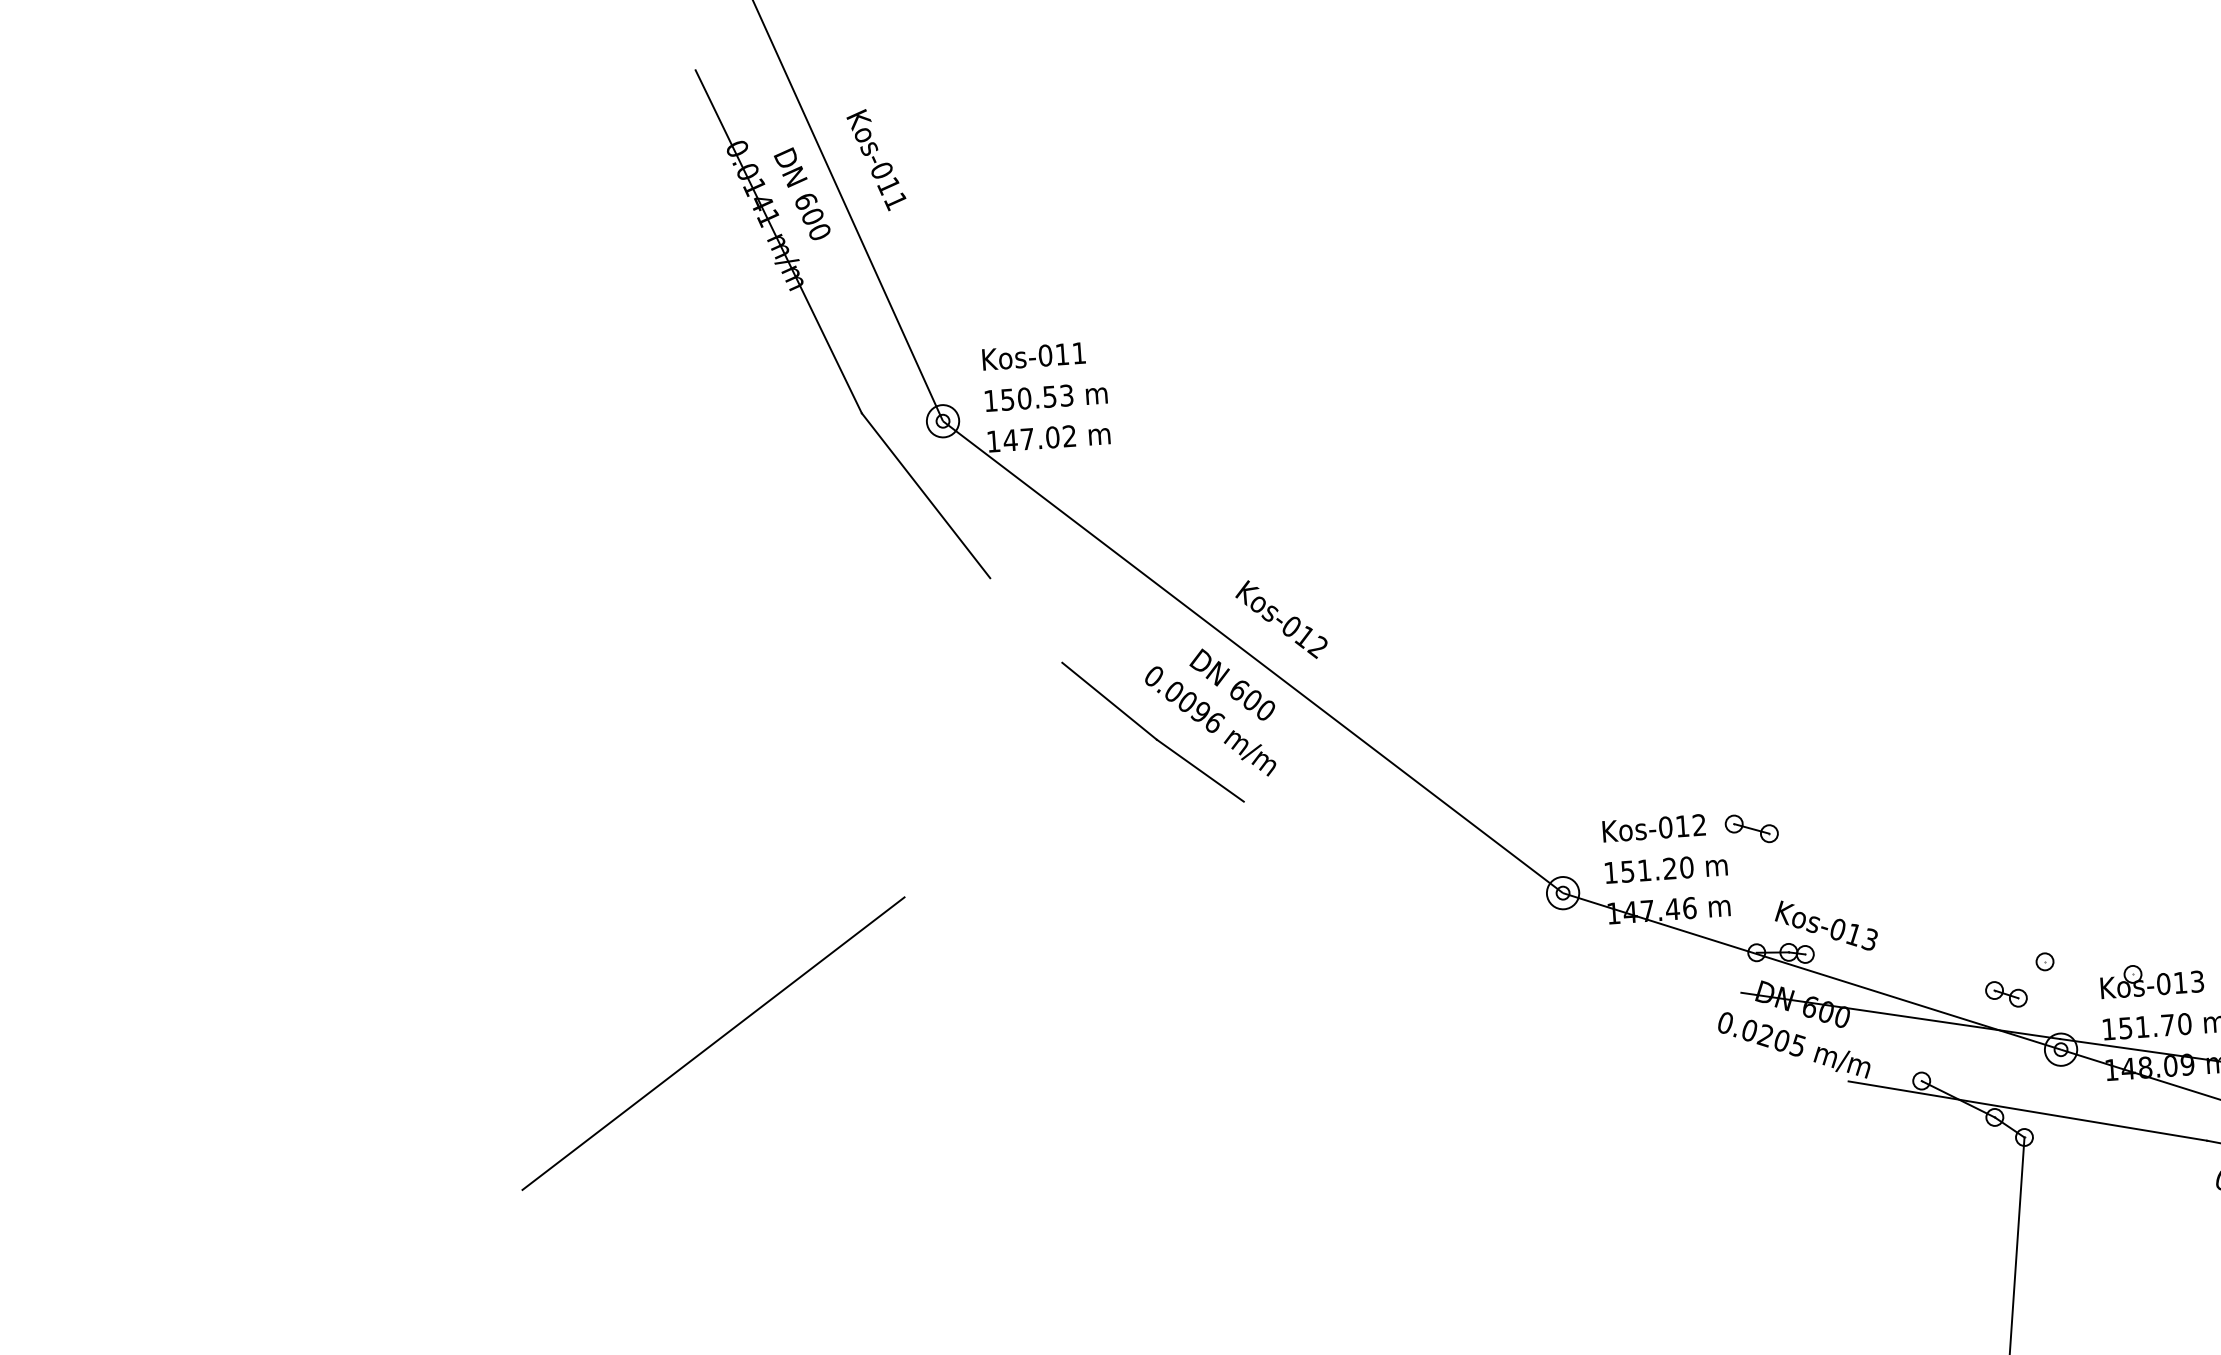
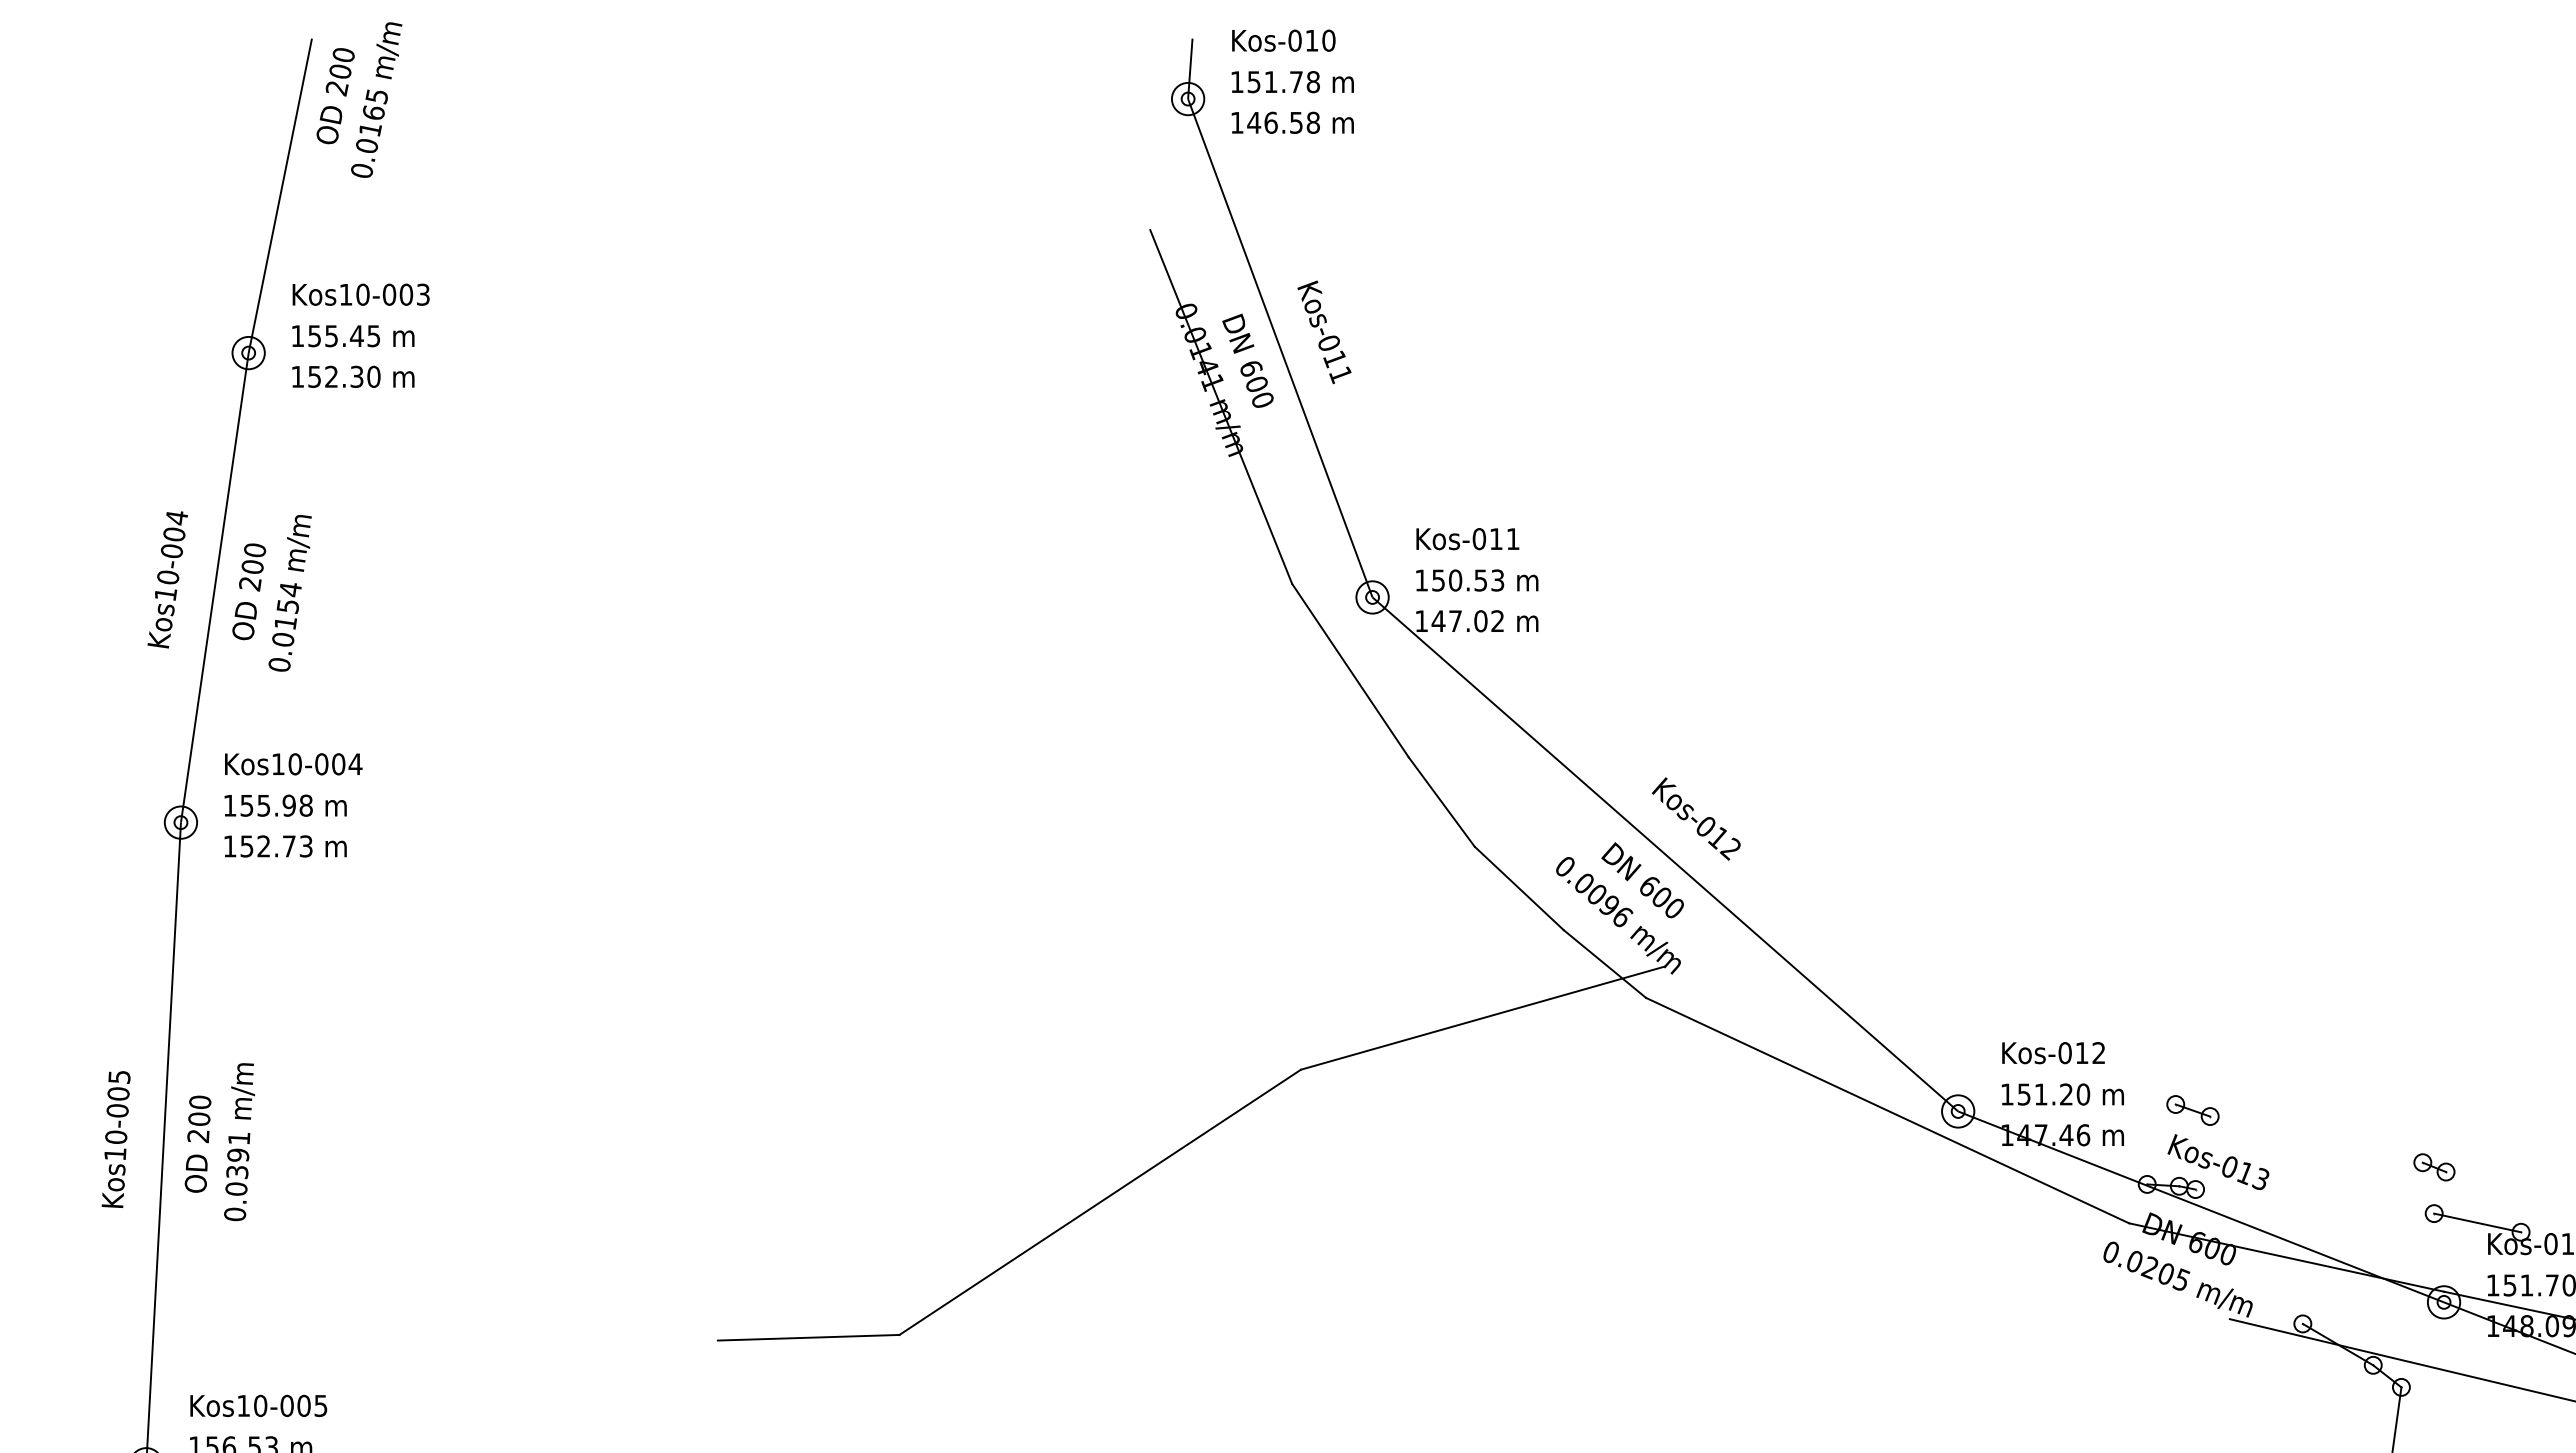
line: (1026, 619) -> (1441, 801), added
part: (1751, 828) -> (2192, 1110), moved
line: (1081, 832) -> (1482, 1017), added
line: (1492, 897) -> (1887, 1110), added
line: (2088, 967) -> (2477, 1222), added
part: (2006, 994) -> (2434, 1167), moved
line: (431, 1198) -> (808, 1337), added

